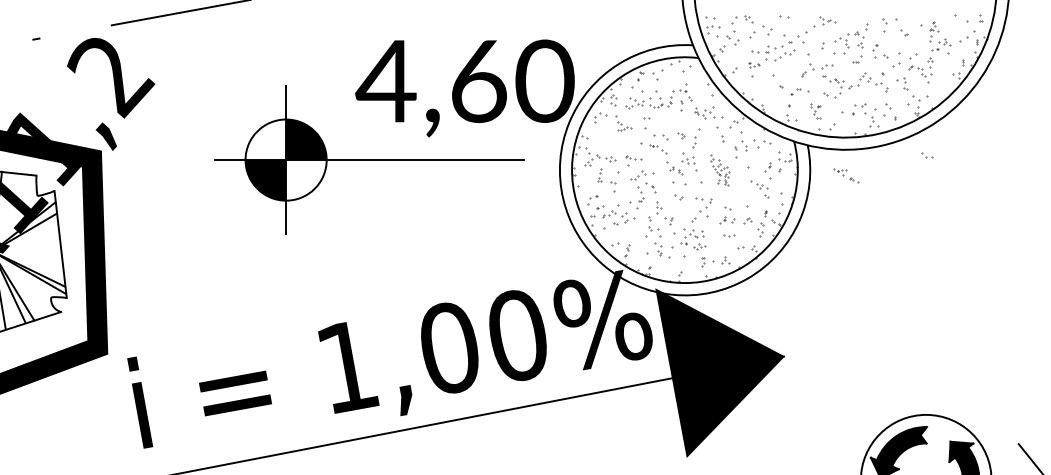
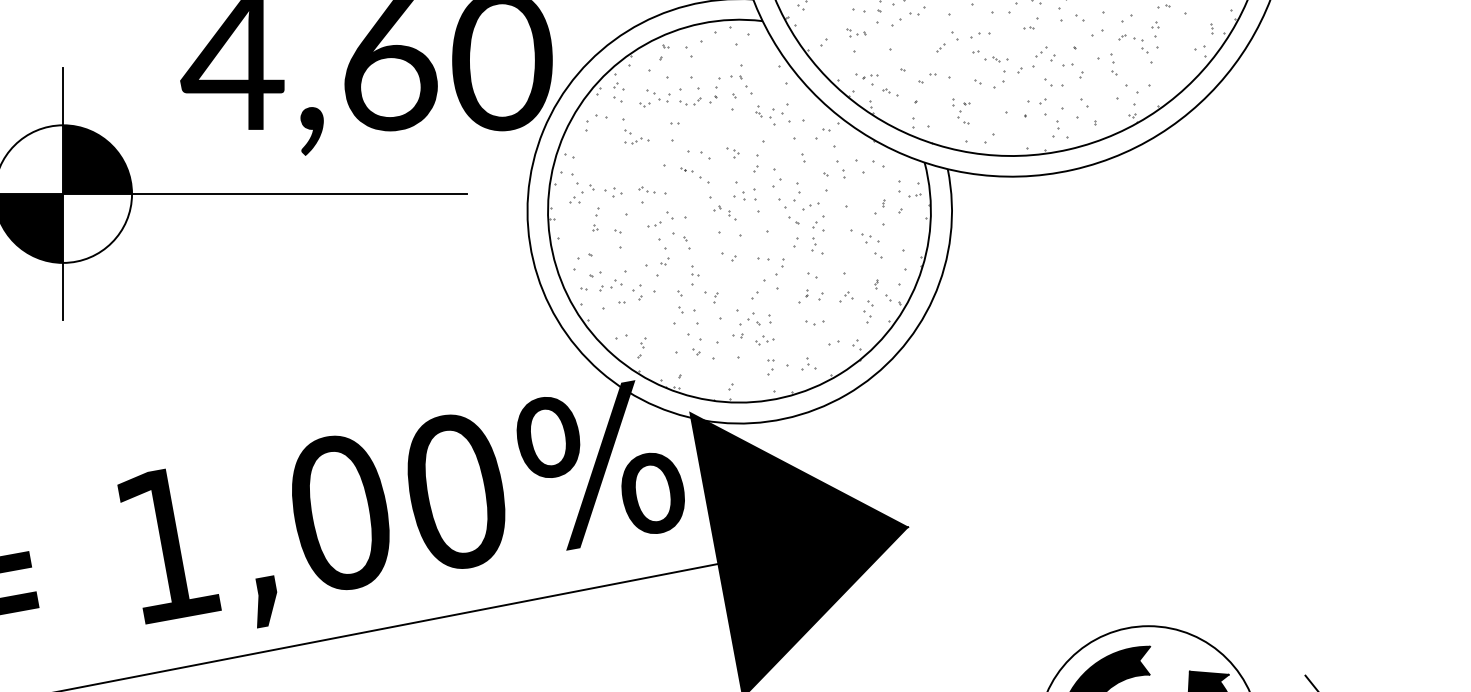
part: (927, 155) -> (1054, 82), moved
part: (719, 170) -> (798, 211), size x1.67
part: (846, 175) -> (877, 84), moved

